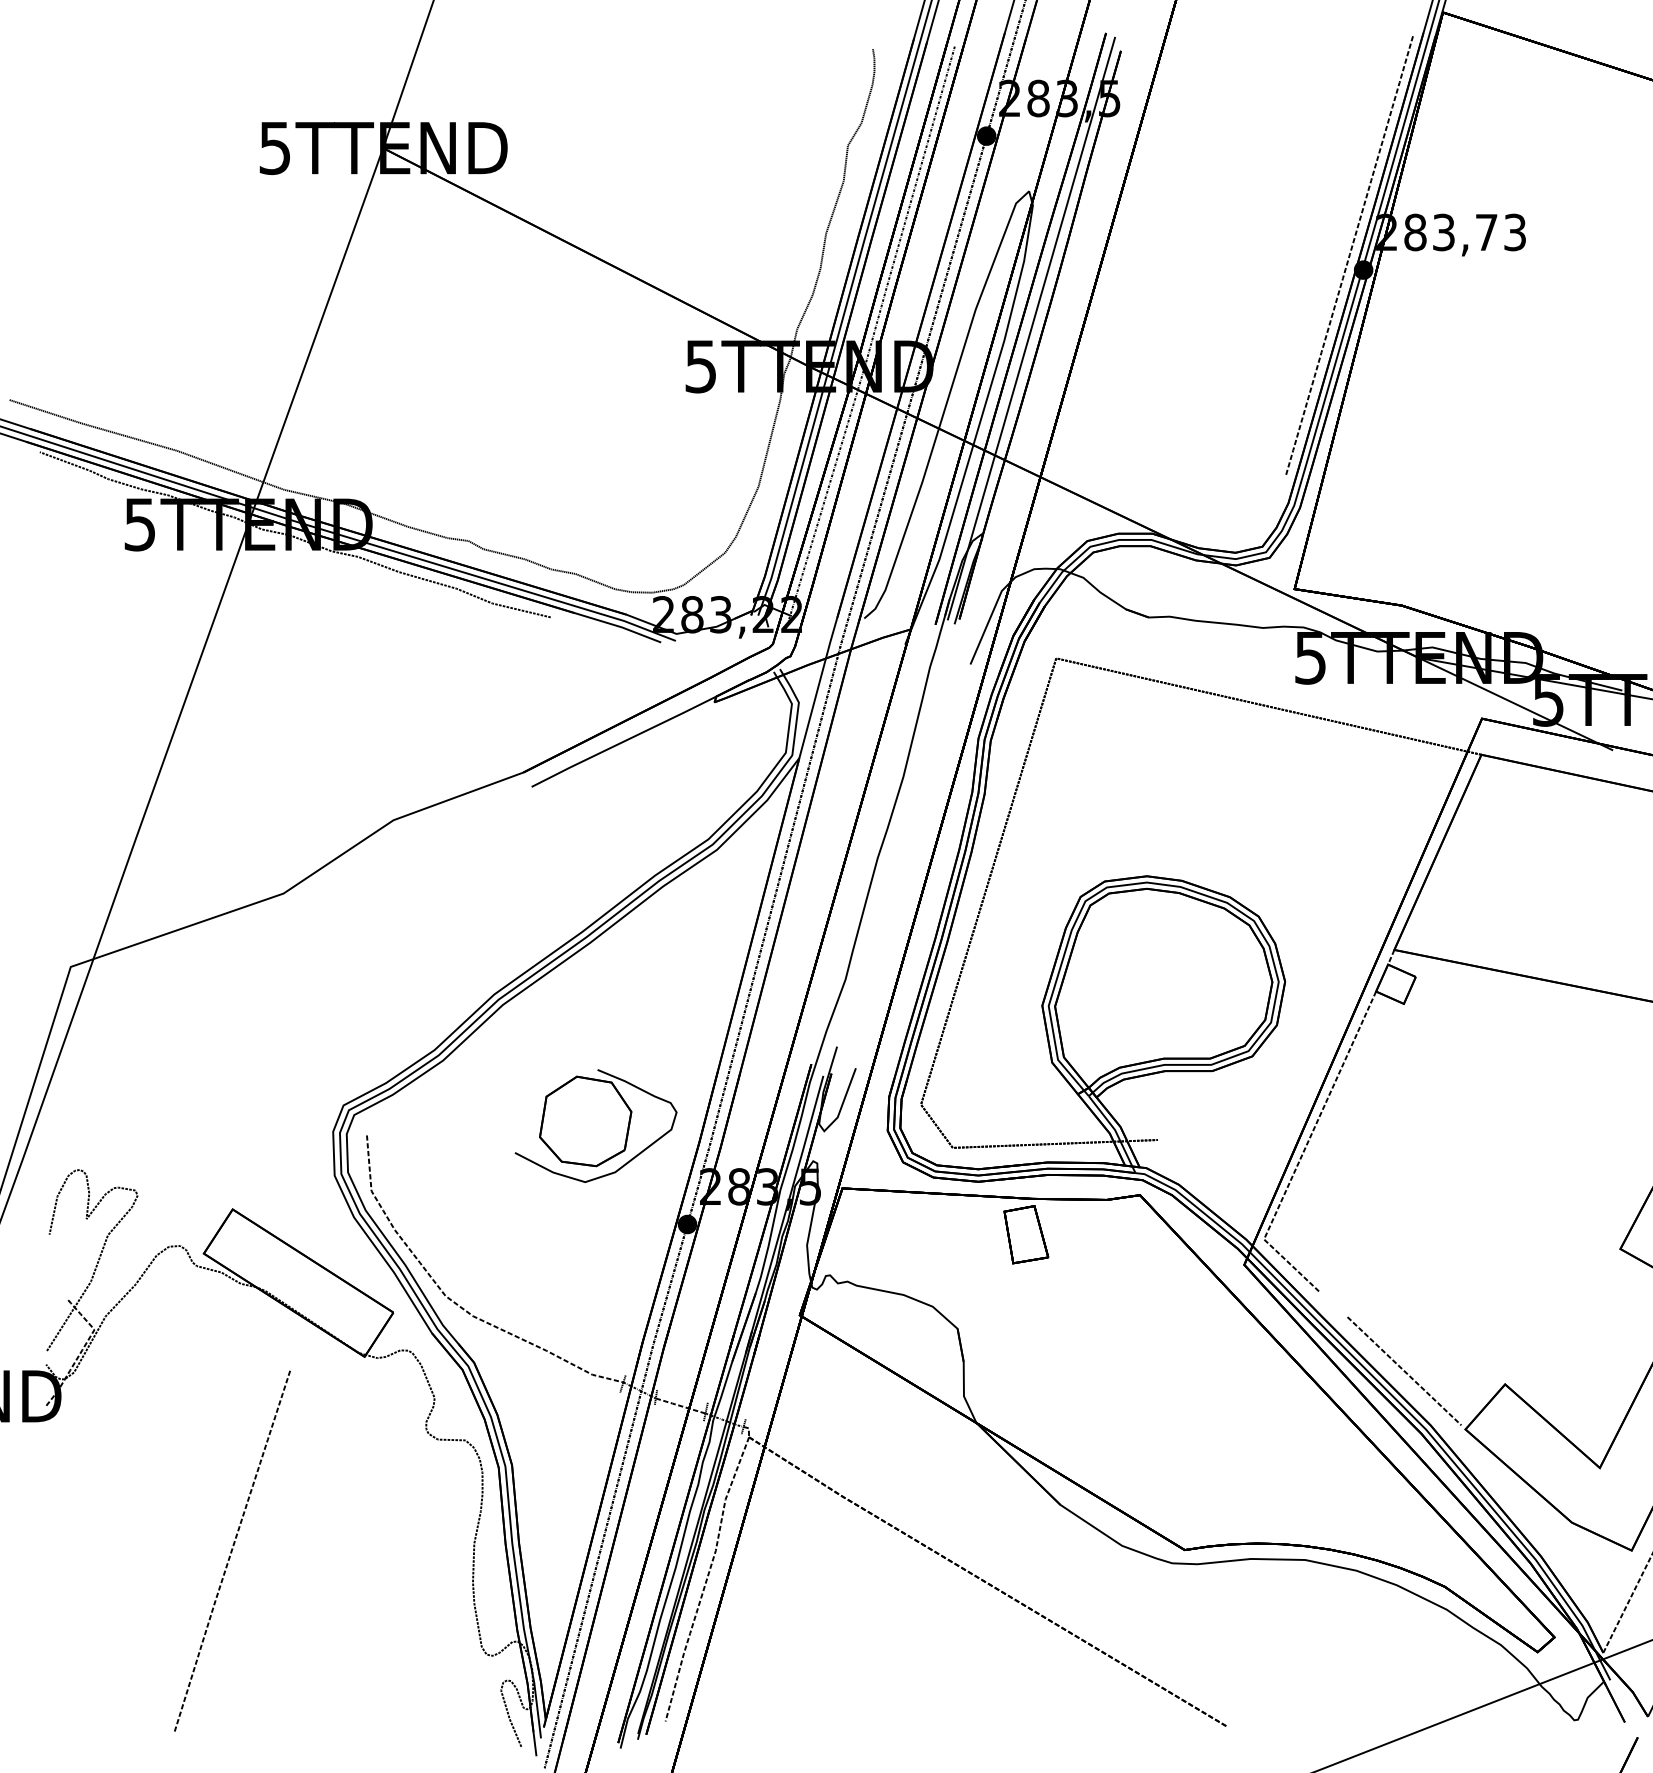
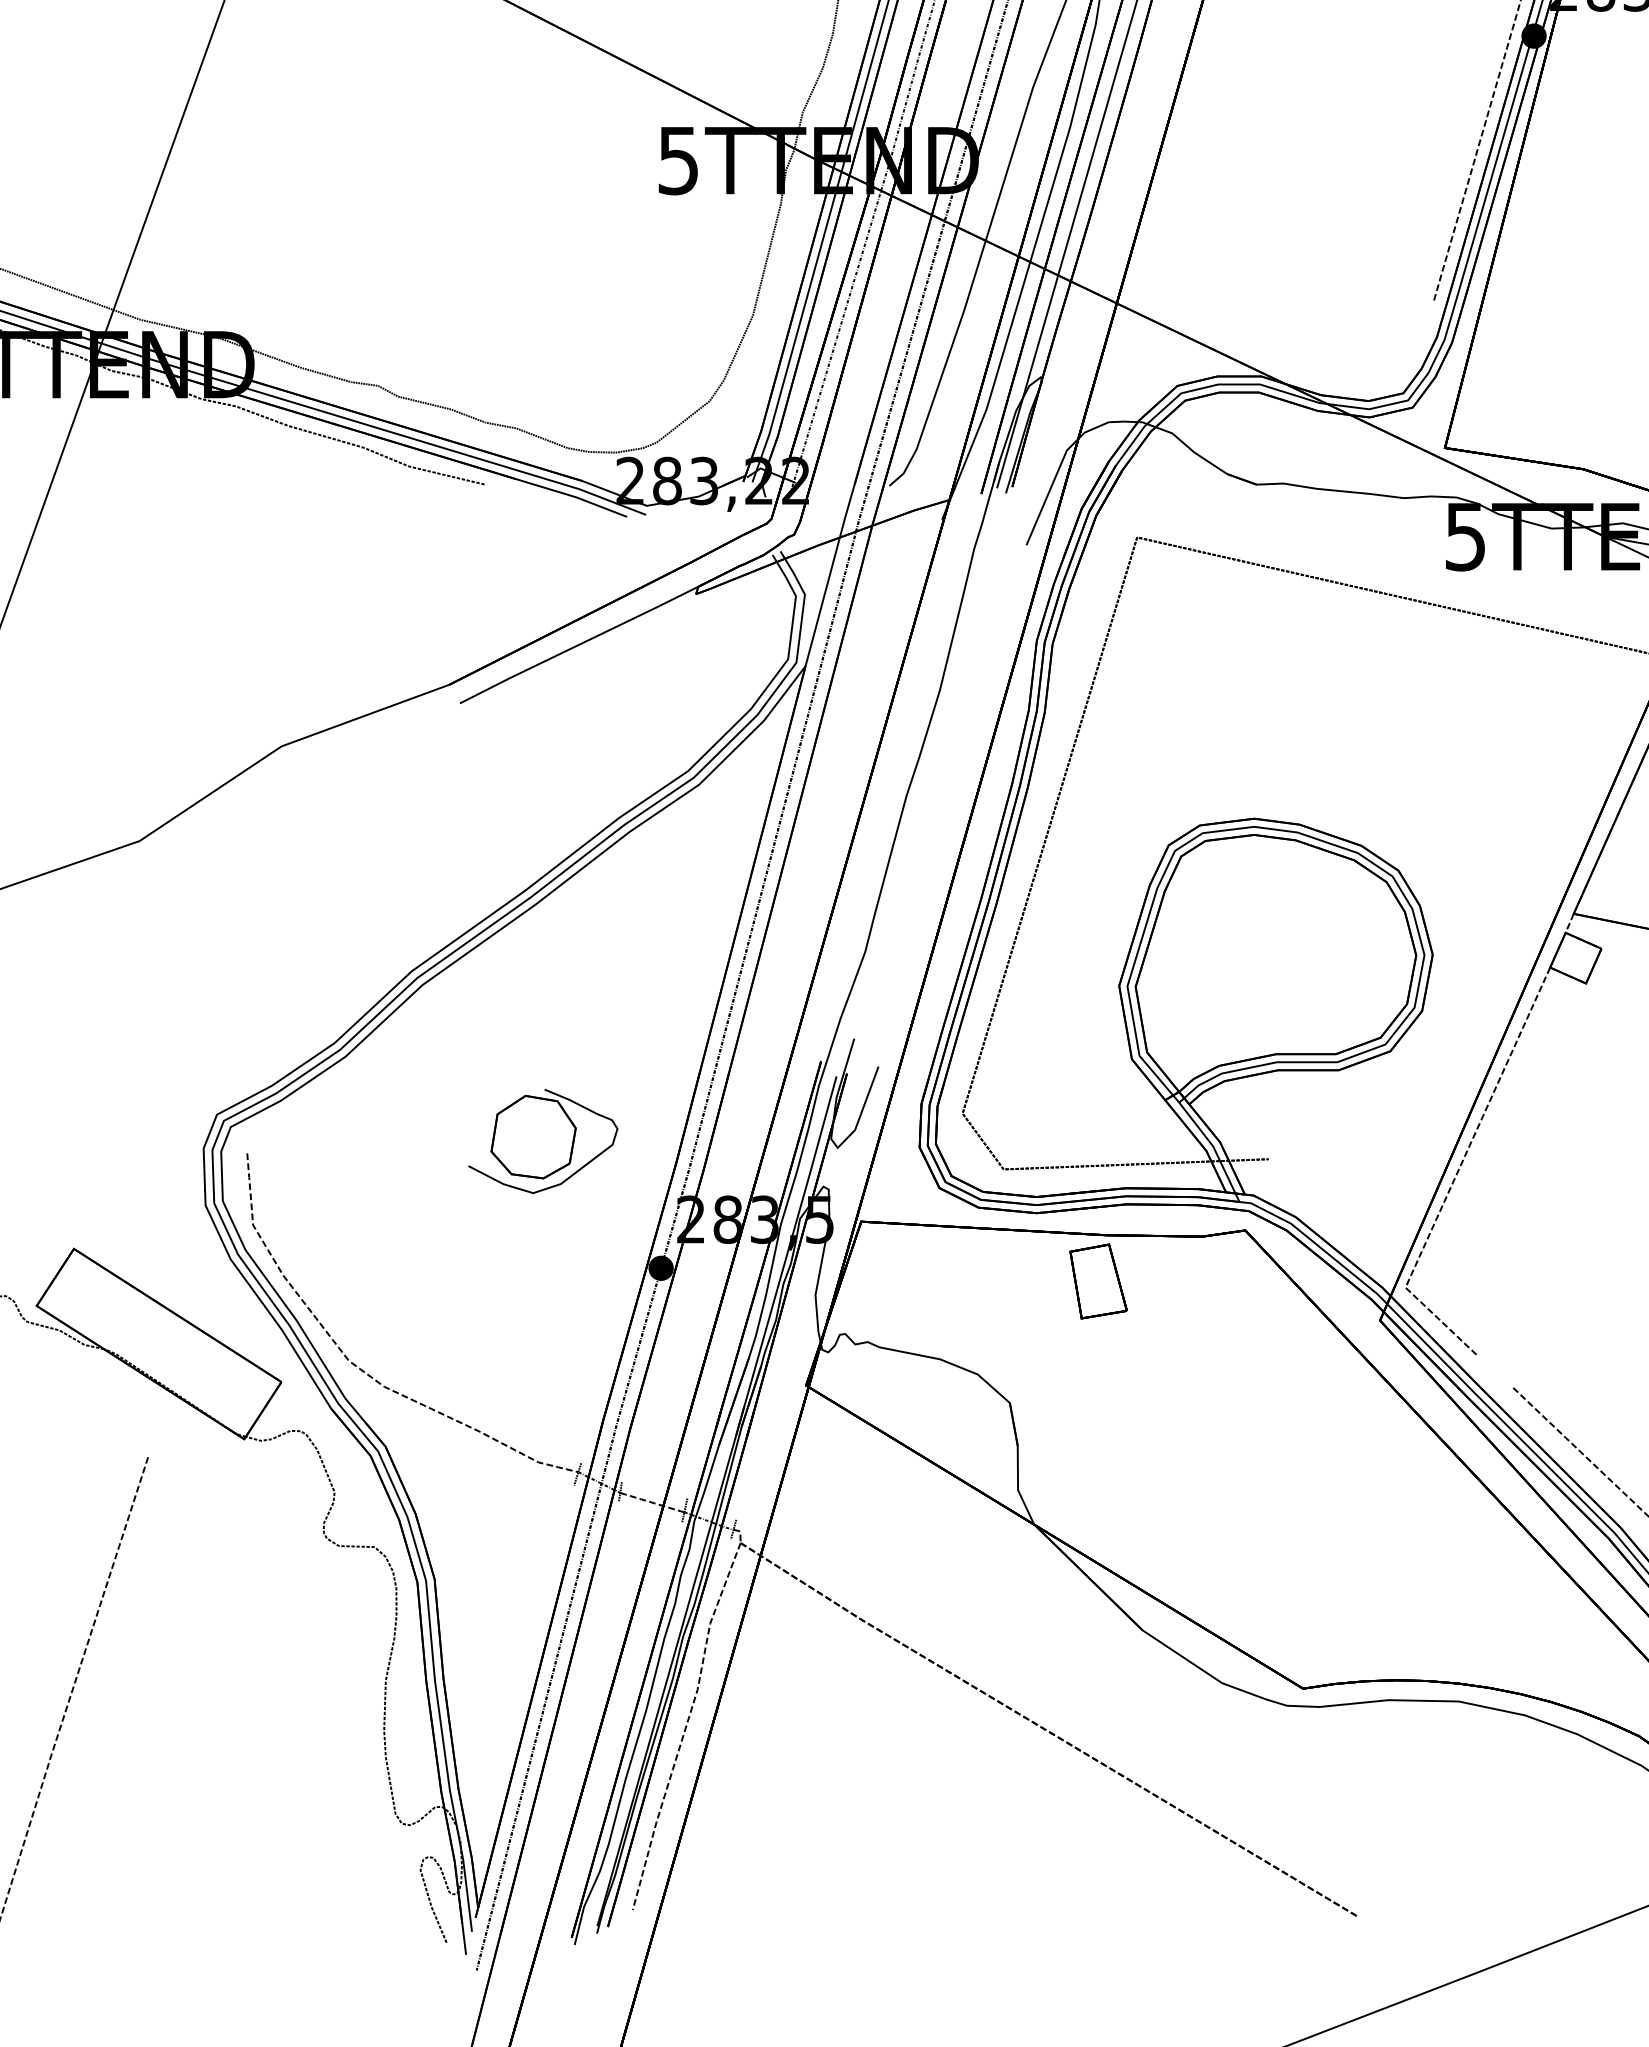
part: (596, 1126) -> (543, 1141), size x0.71

